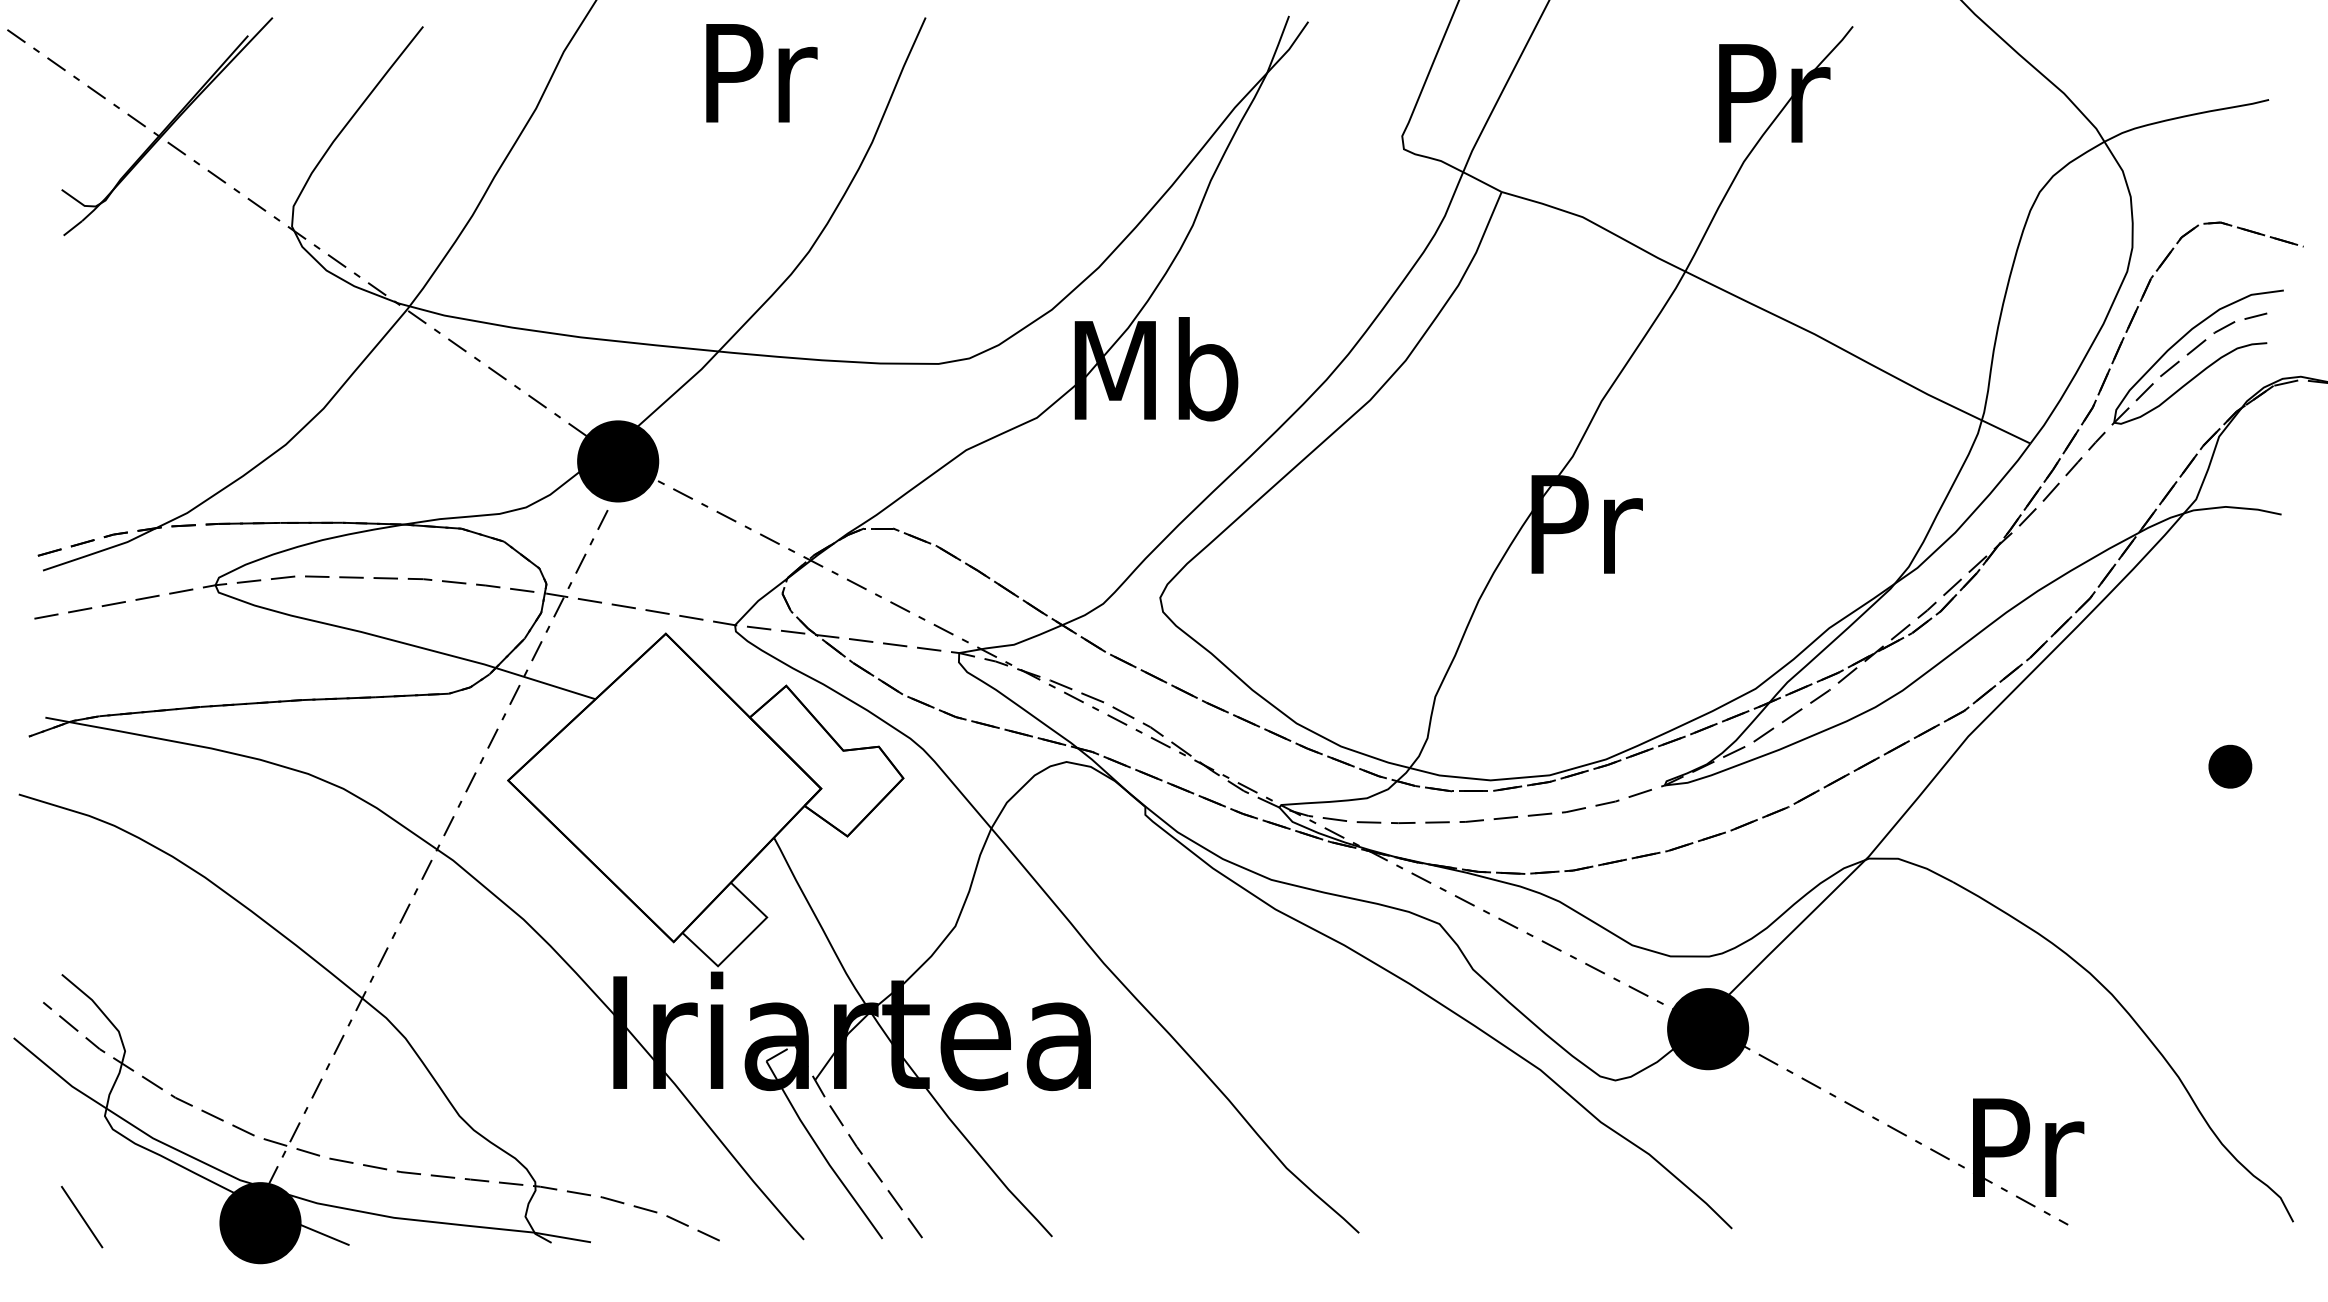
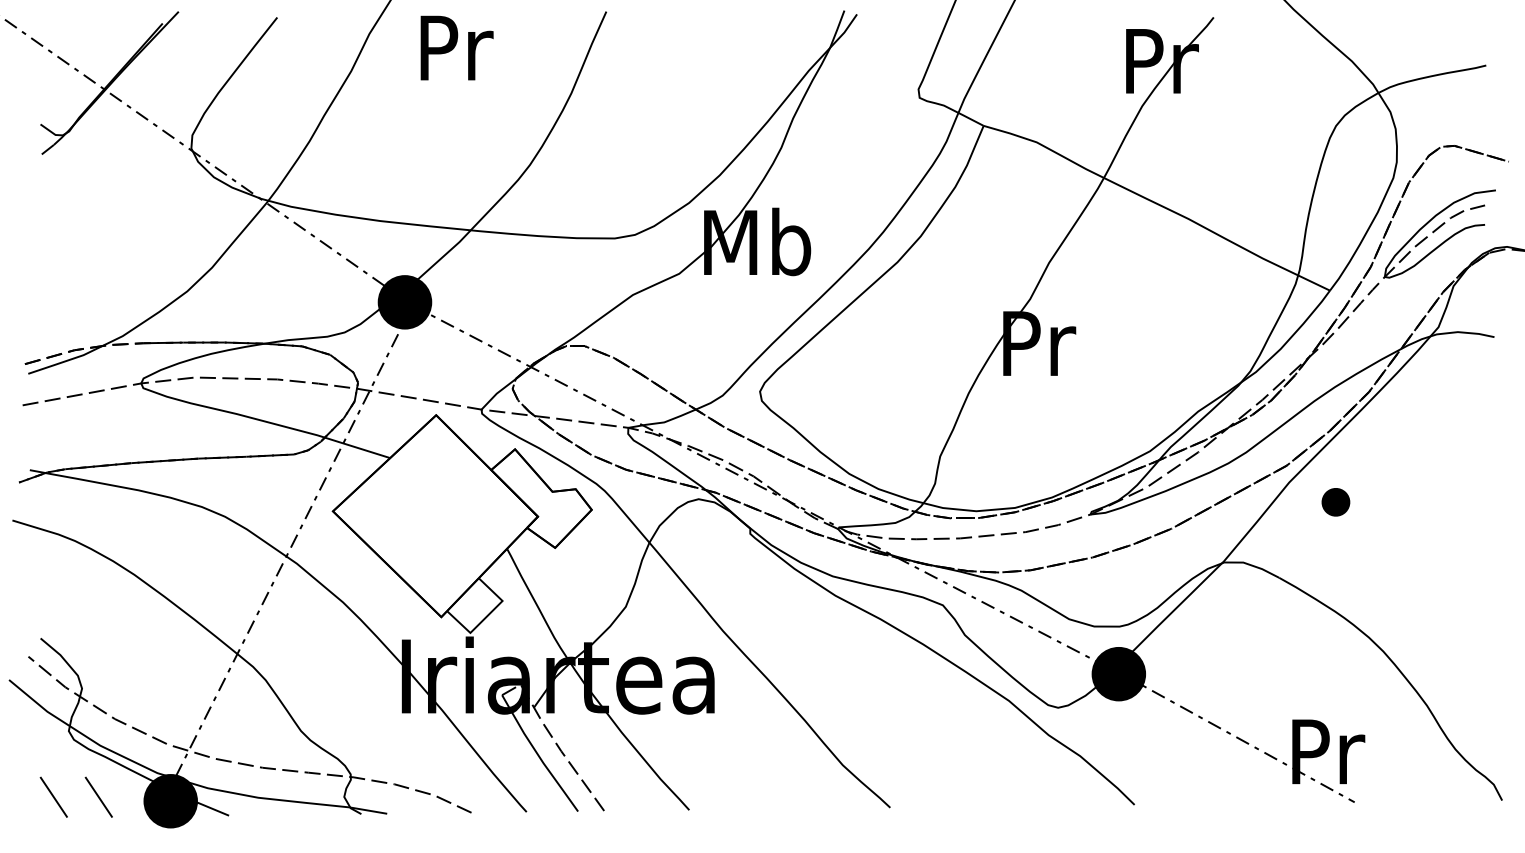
text: (760, 72) -> (456, 47), moved
part: (2229, 767) -> (1335, 502), moved
line: (150, 1215) -> (98, 796), added

